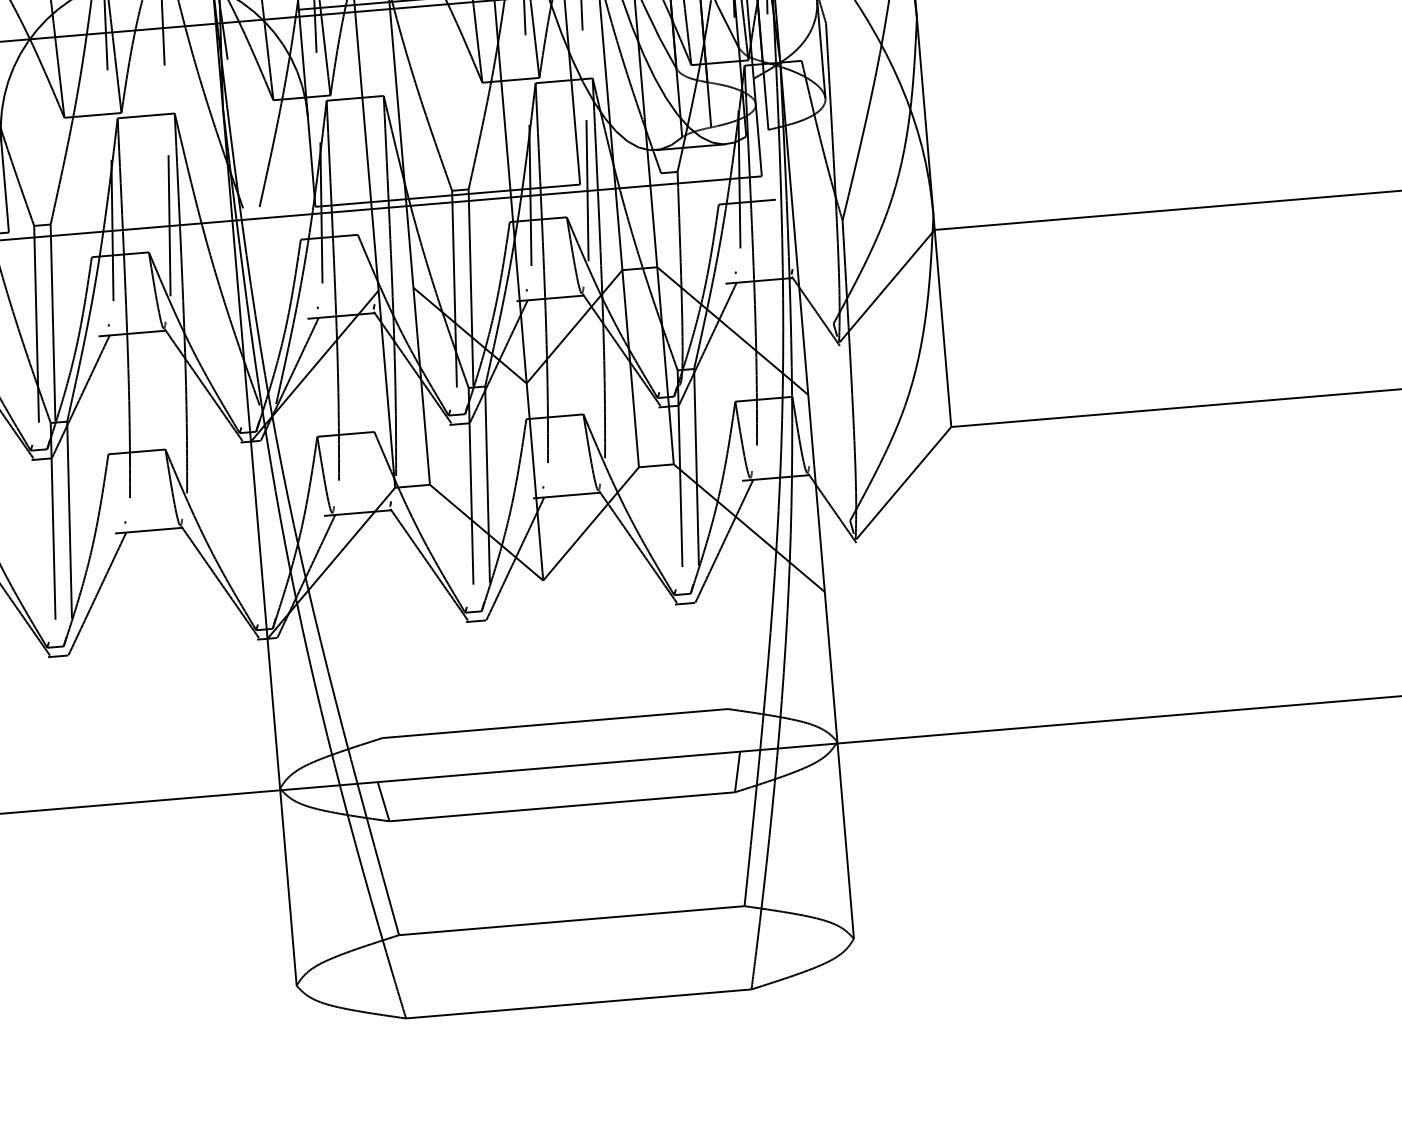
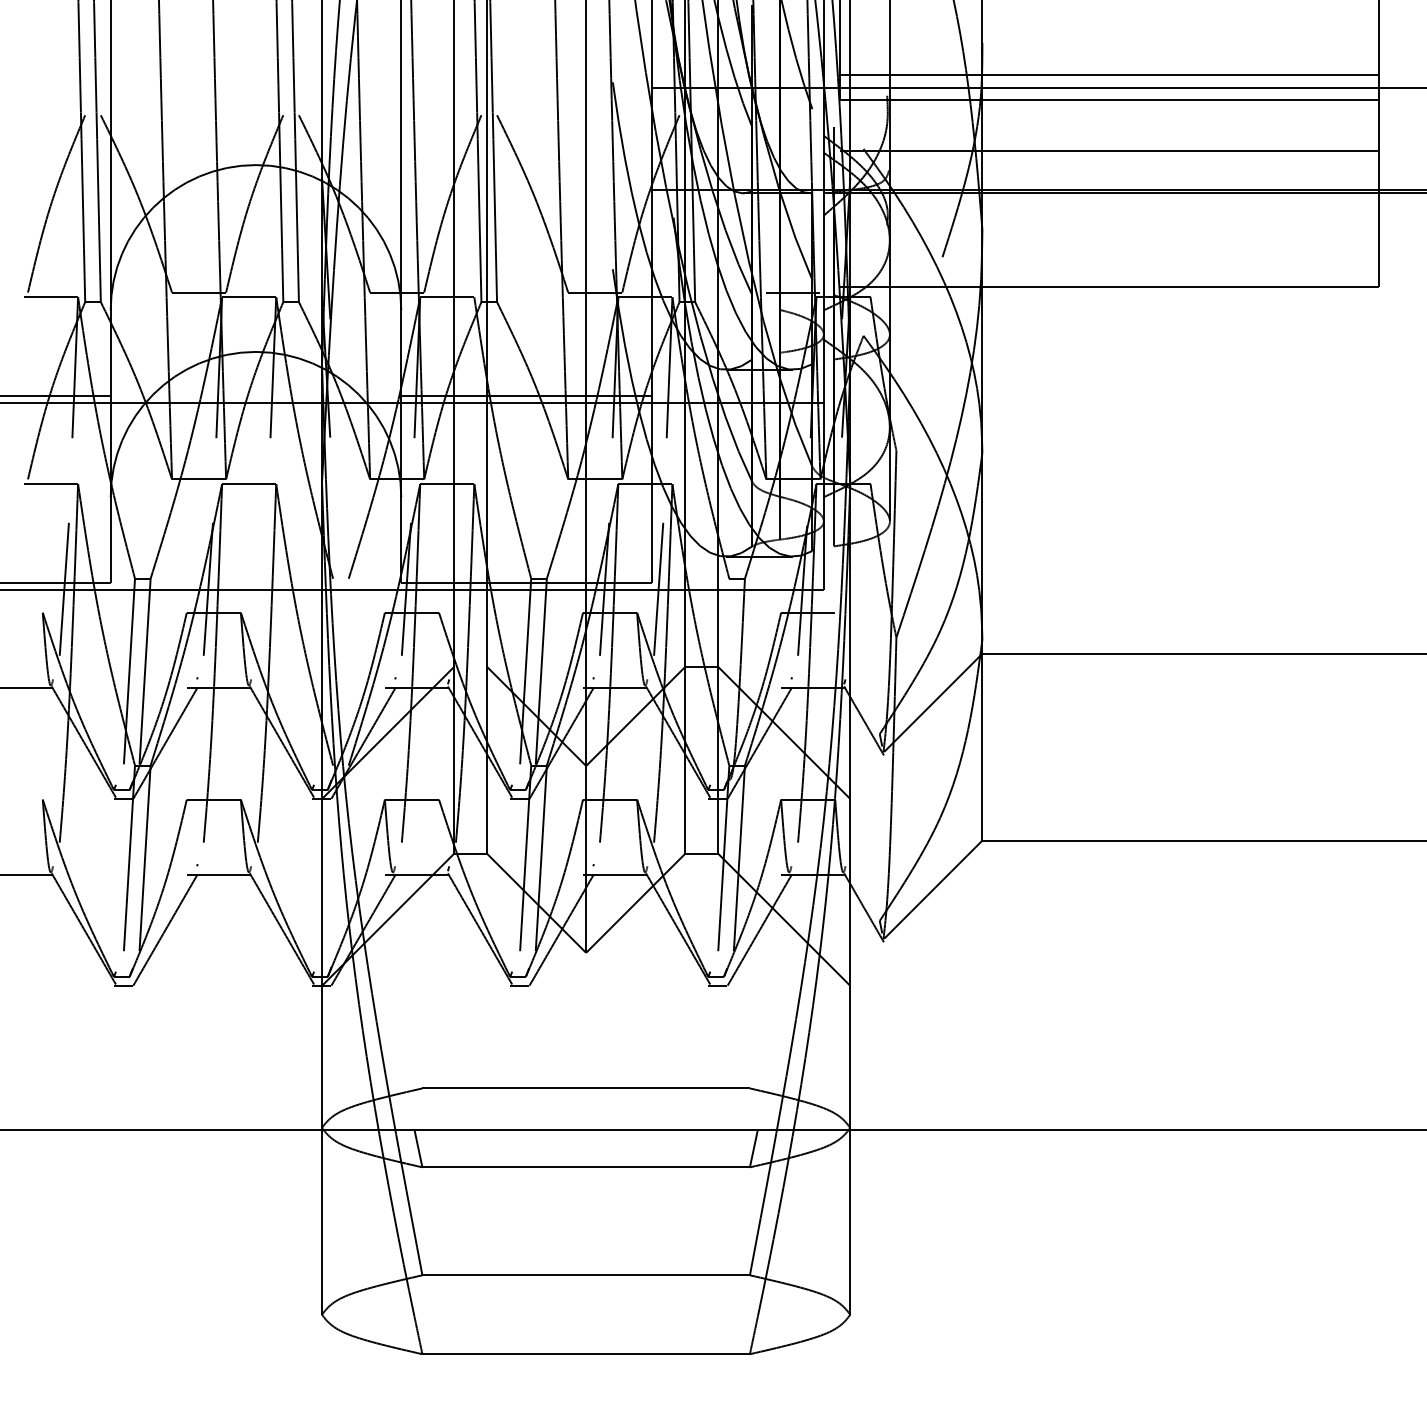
line: (169, 224) -> (262, 588), removed

